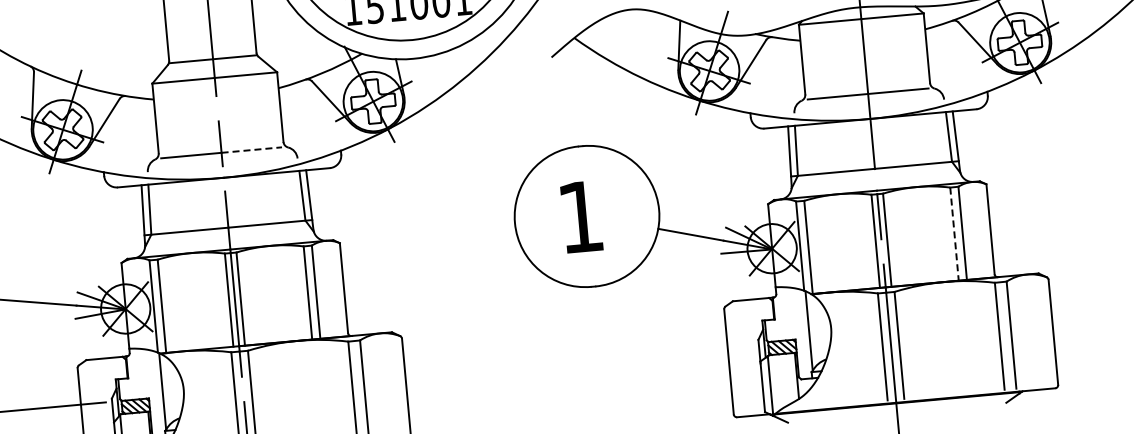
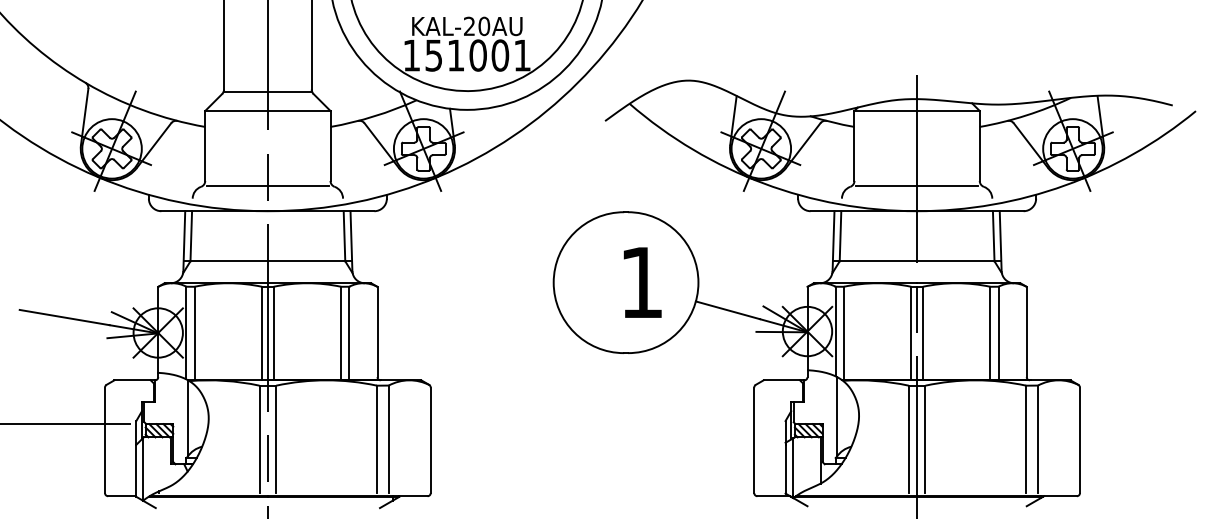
line: (252, 150) -> (298, 186), dashed -> solid
text: (581, 216) -> (642, 282), moved
line: (954, 234) -> (990, 333), dashed -> solid

